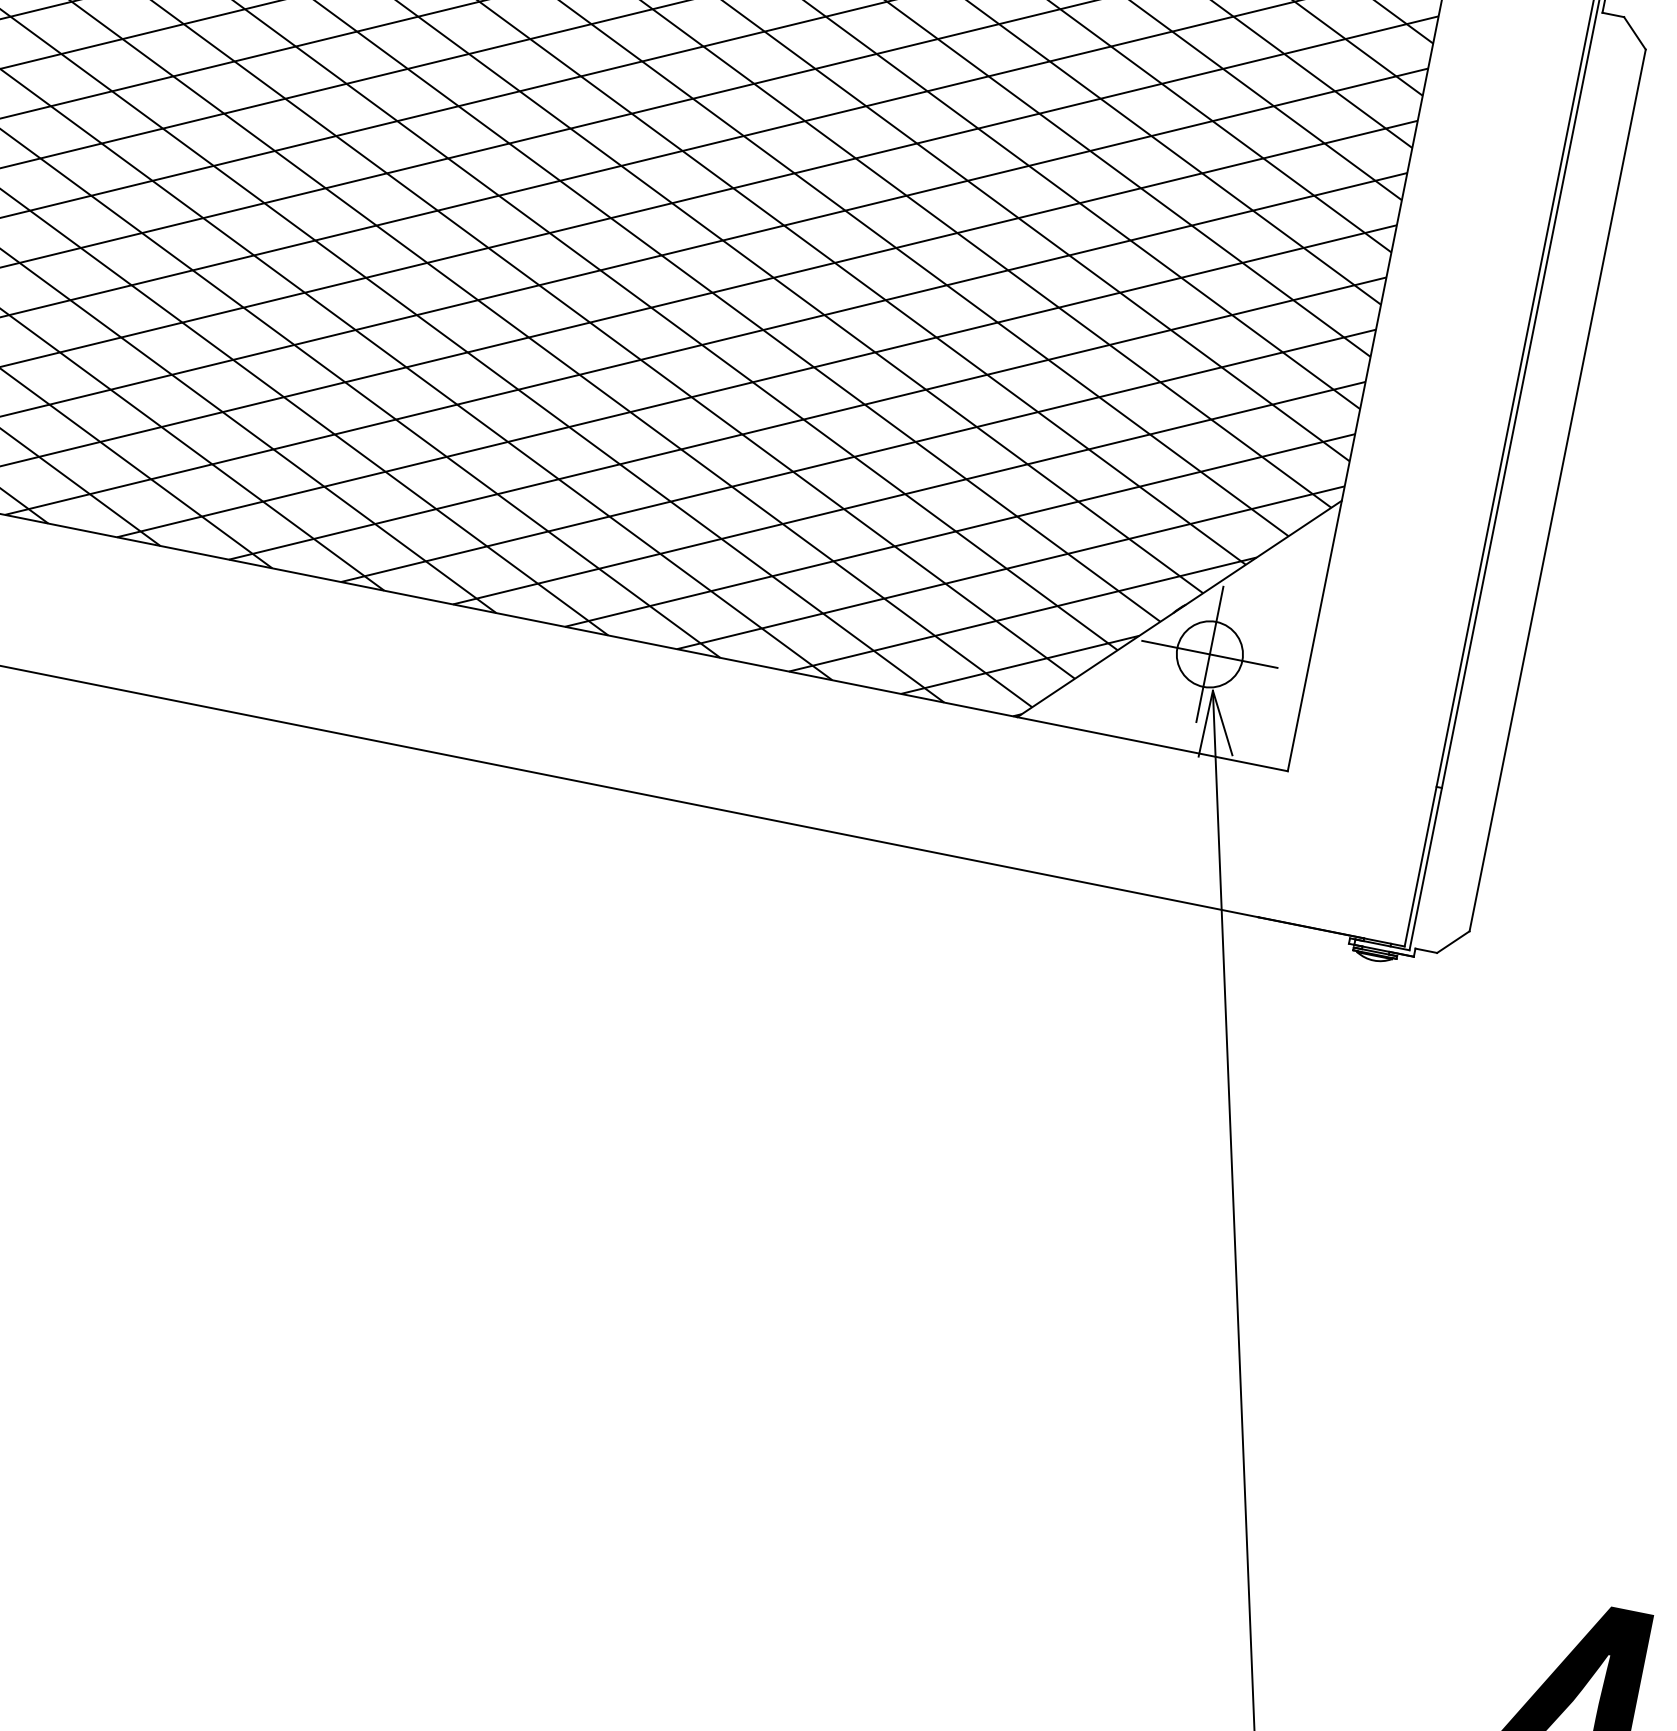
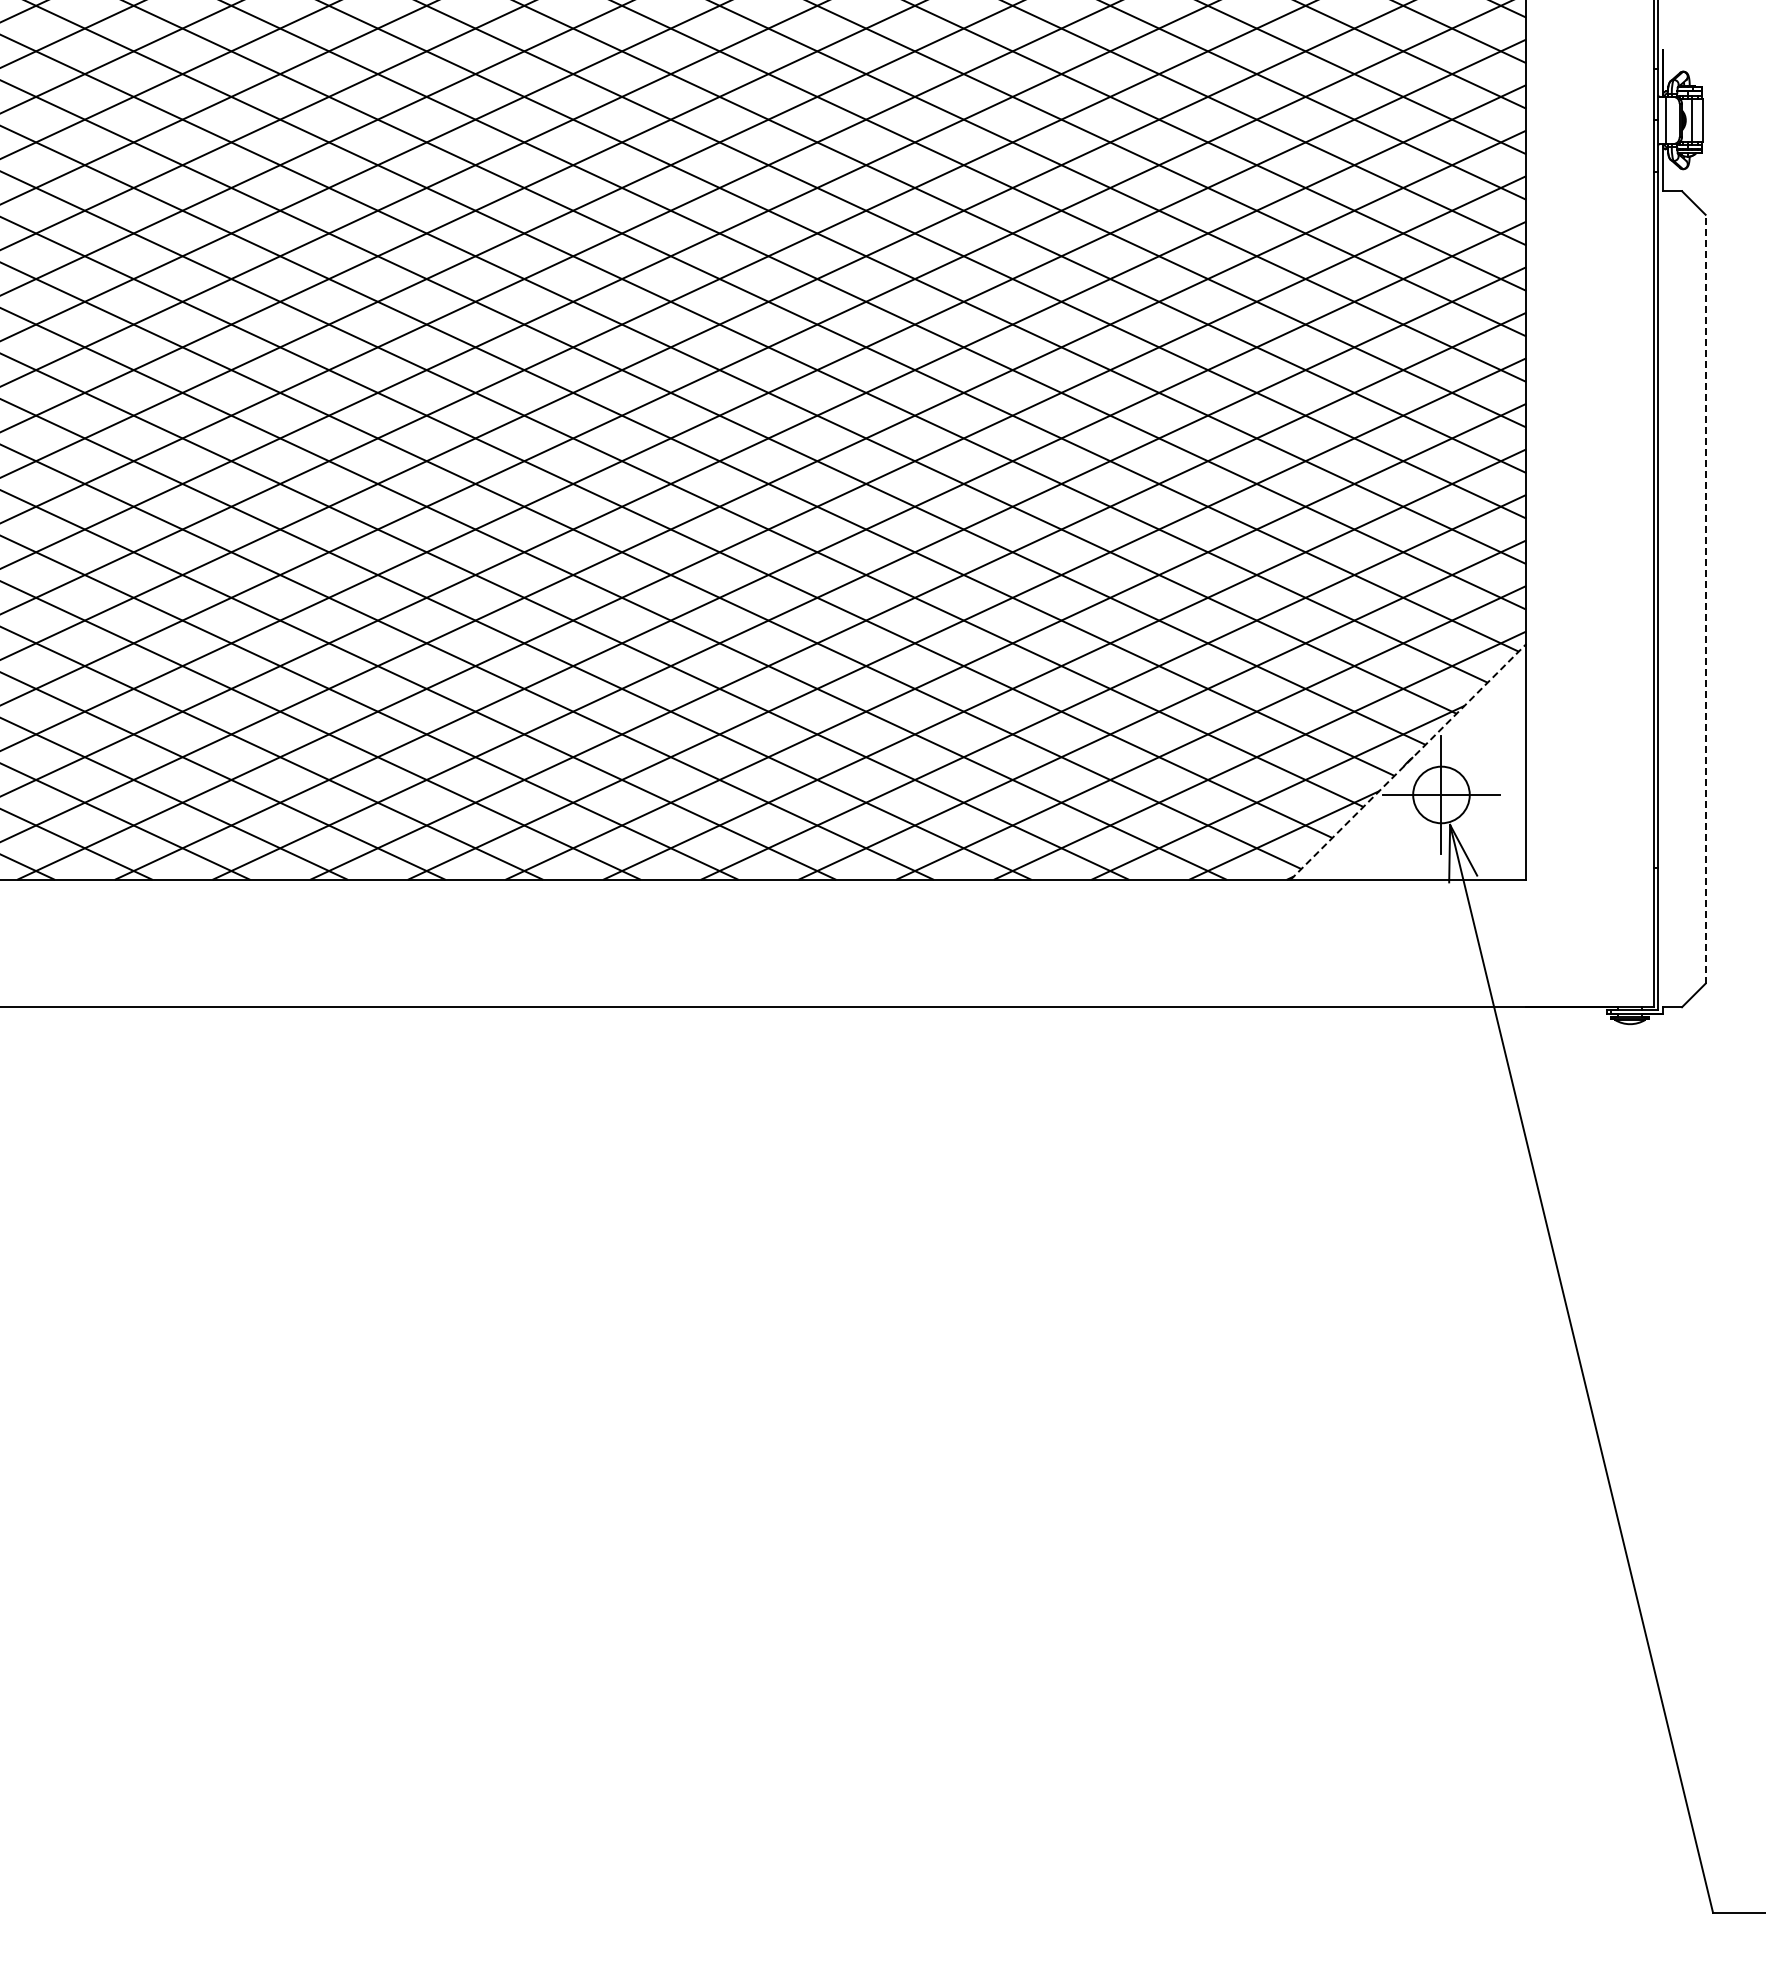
line: (1557, 489) -> (1705, 598), solid -> dashed
line: (1179, 608) -> (1408, 761), solid -> dashed

